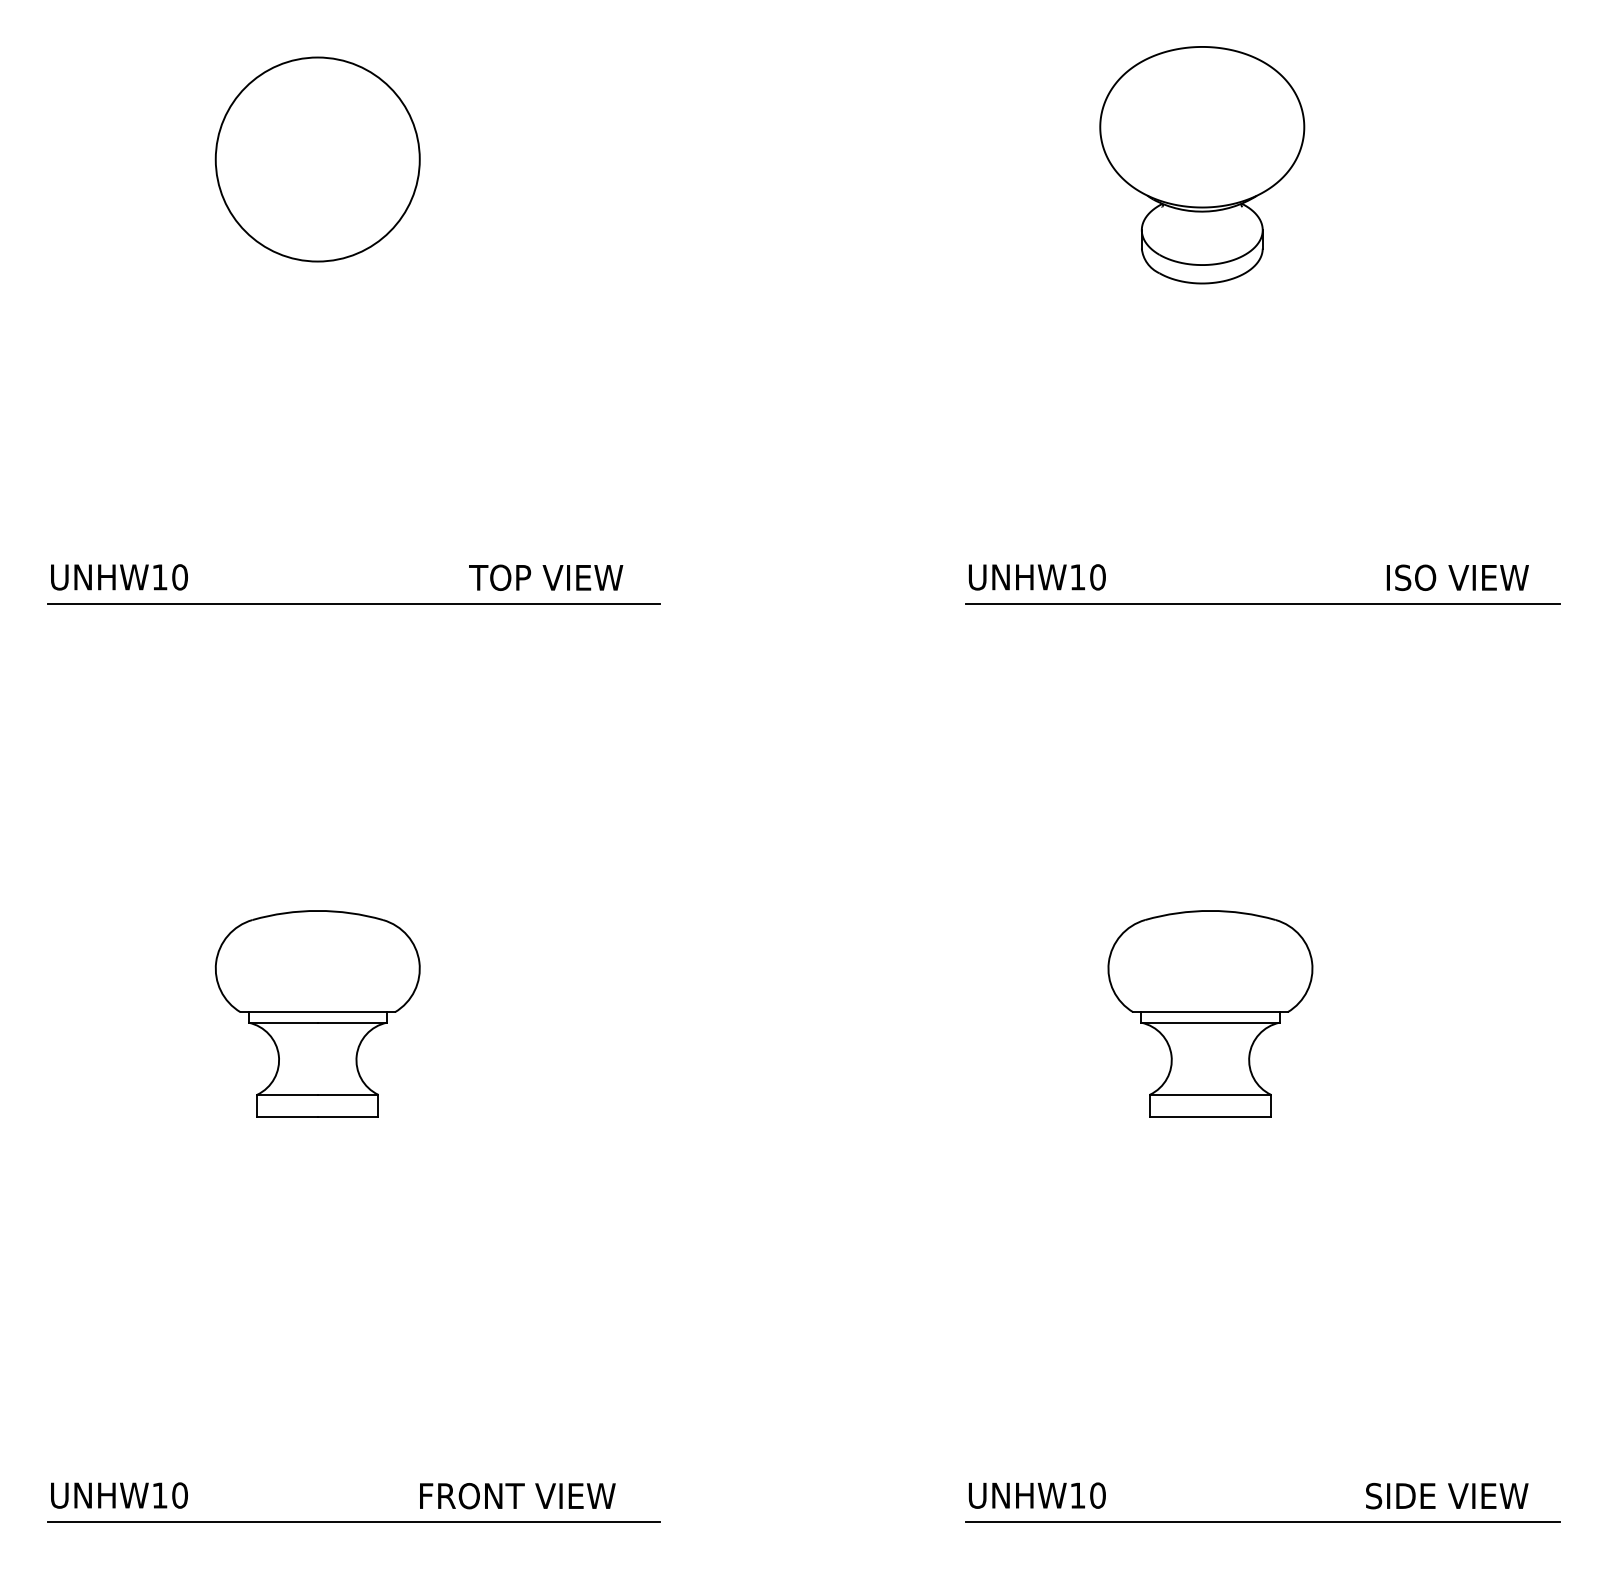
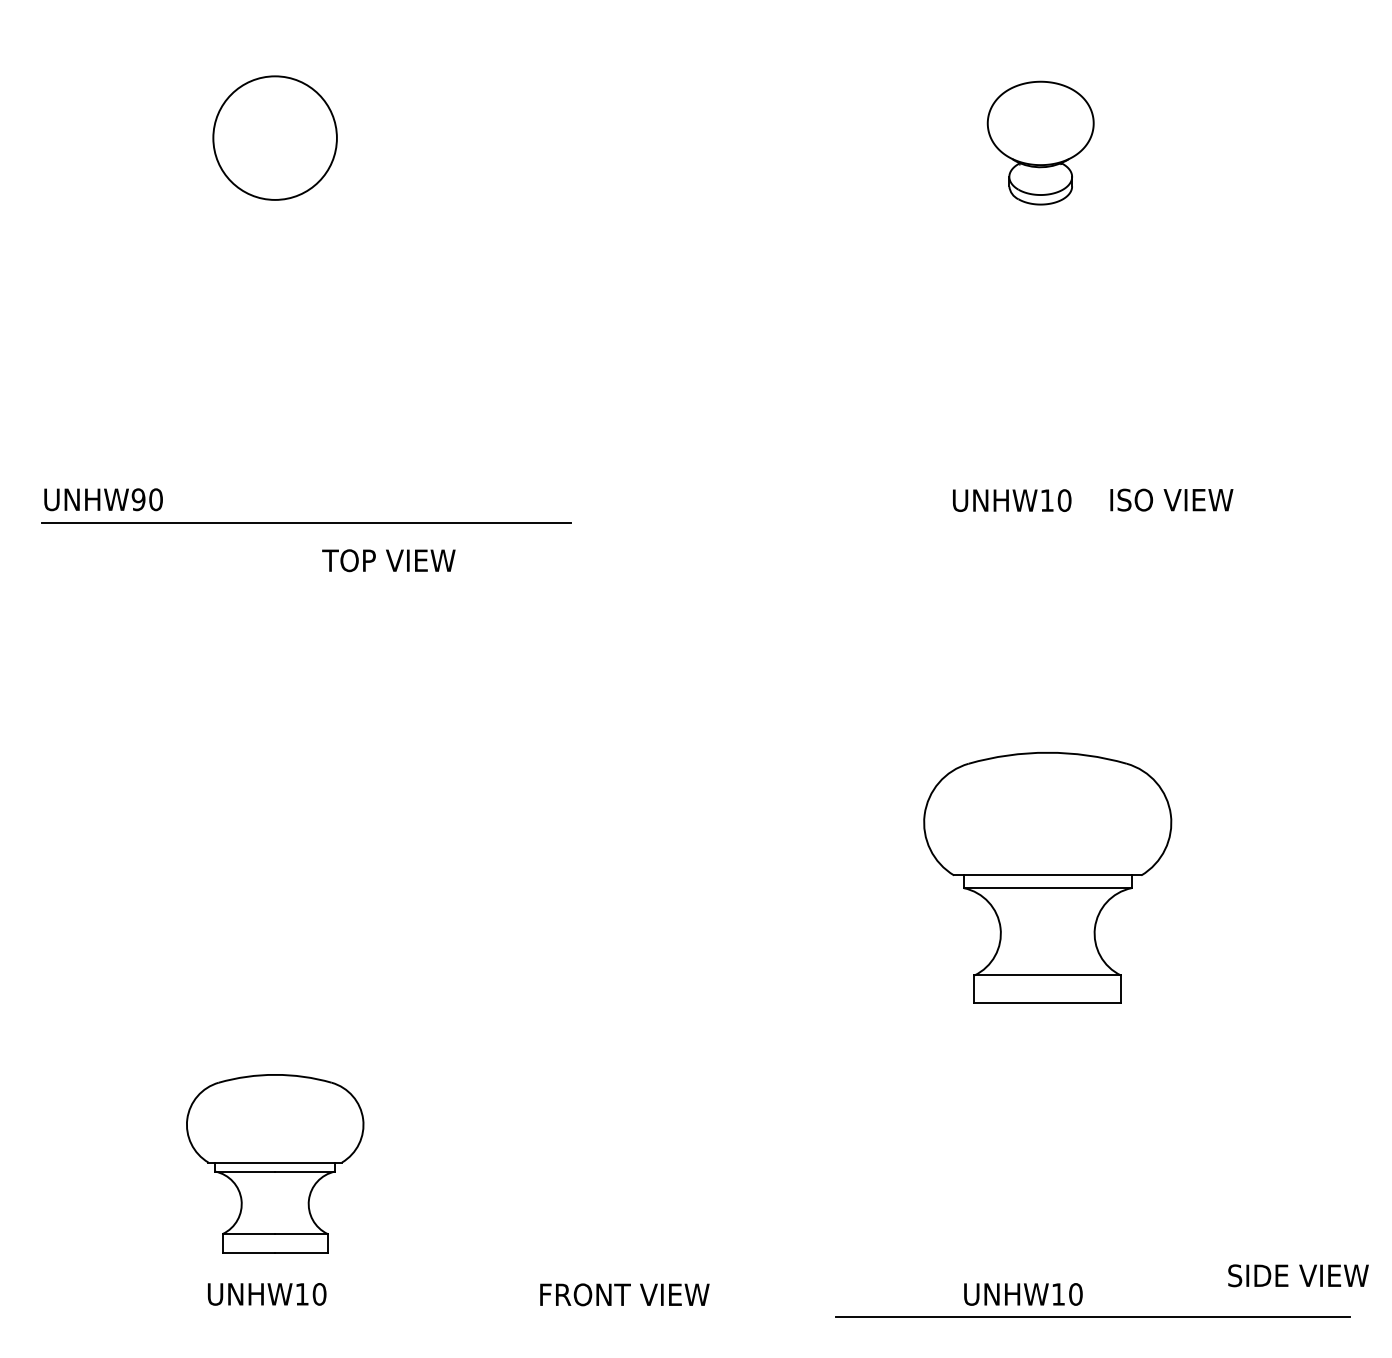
part: (317, 159) -> (274, 138), size x0.7
part: (1202, 165) -> (1040, 143), size x0.6
text: (159, 577) -> (138, 499), UNHW10 -> UNHW90
text: (546, 577) -> (389, 560), moved
text: (1036, 577) -> (1011, 500), moved
text: (1457, 577) -> (1171, 499), moved
line: (1262, 603) -> (1092, 522), removed
part: (317, 1013) -> (274, 1163), moved
part: (1210, 1013) -> (1047, 877), size x1.4
text: (119, 1495) -> (267, 1294), moved
text: (1036, 1495) -> (1022, 1294), moved
text: (517, 1496) -> (624, 1295), moved
text: (1447, 1496) -> (1298, 1276), moved
line: (354, 1522) -> (307, 1317), removed

